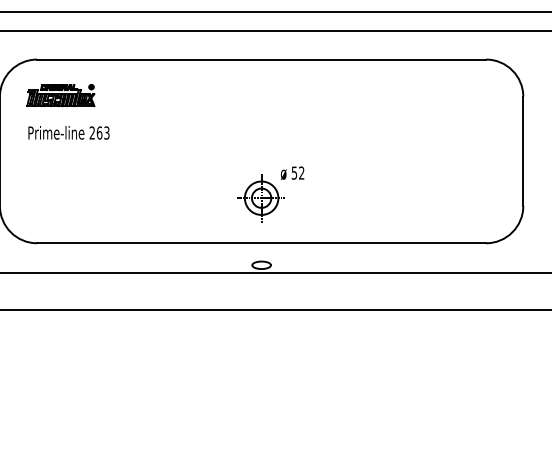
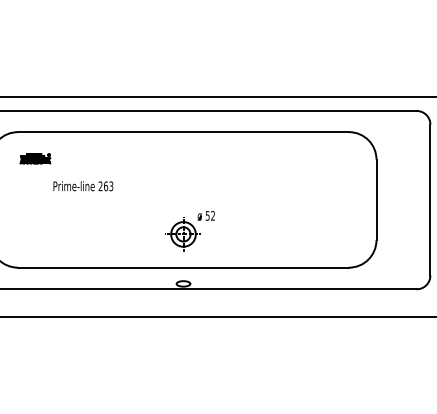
part: (60, 95) -> (35, 158), size x0.6
text: (69, 133) -> (83, 186), moved

